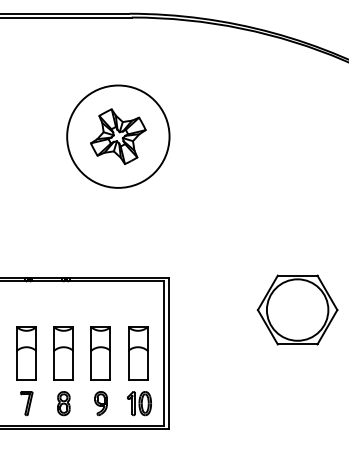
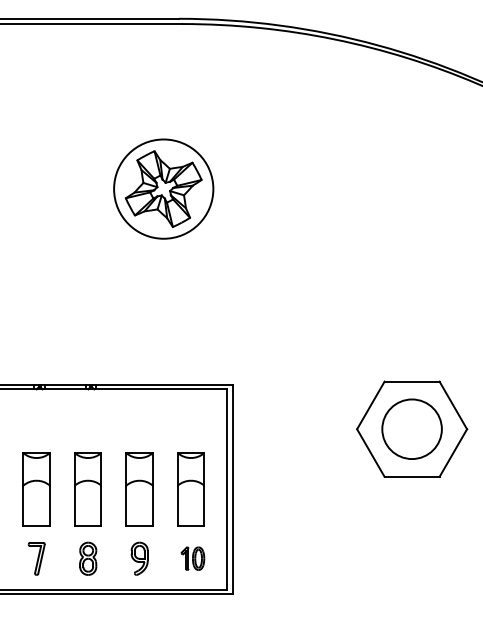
circle: (118, 136) -> (163, 189), size x0.7
circle: (297, 309) -> (411, 428), size x0.7
part: (139, 403) -> (192, 558), size x0.7

